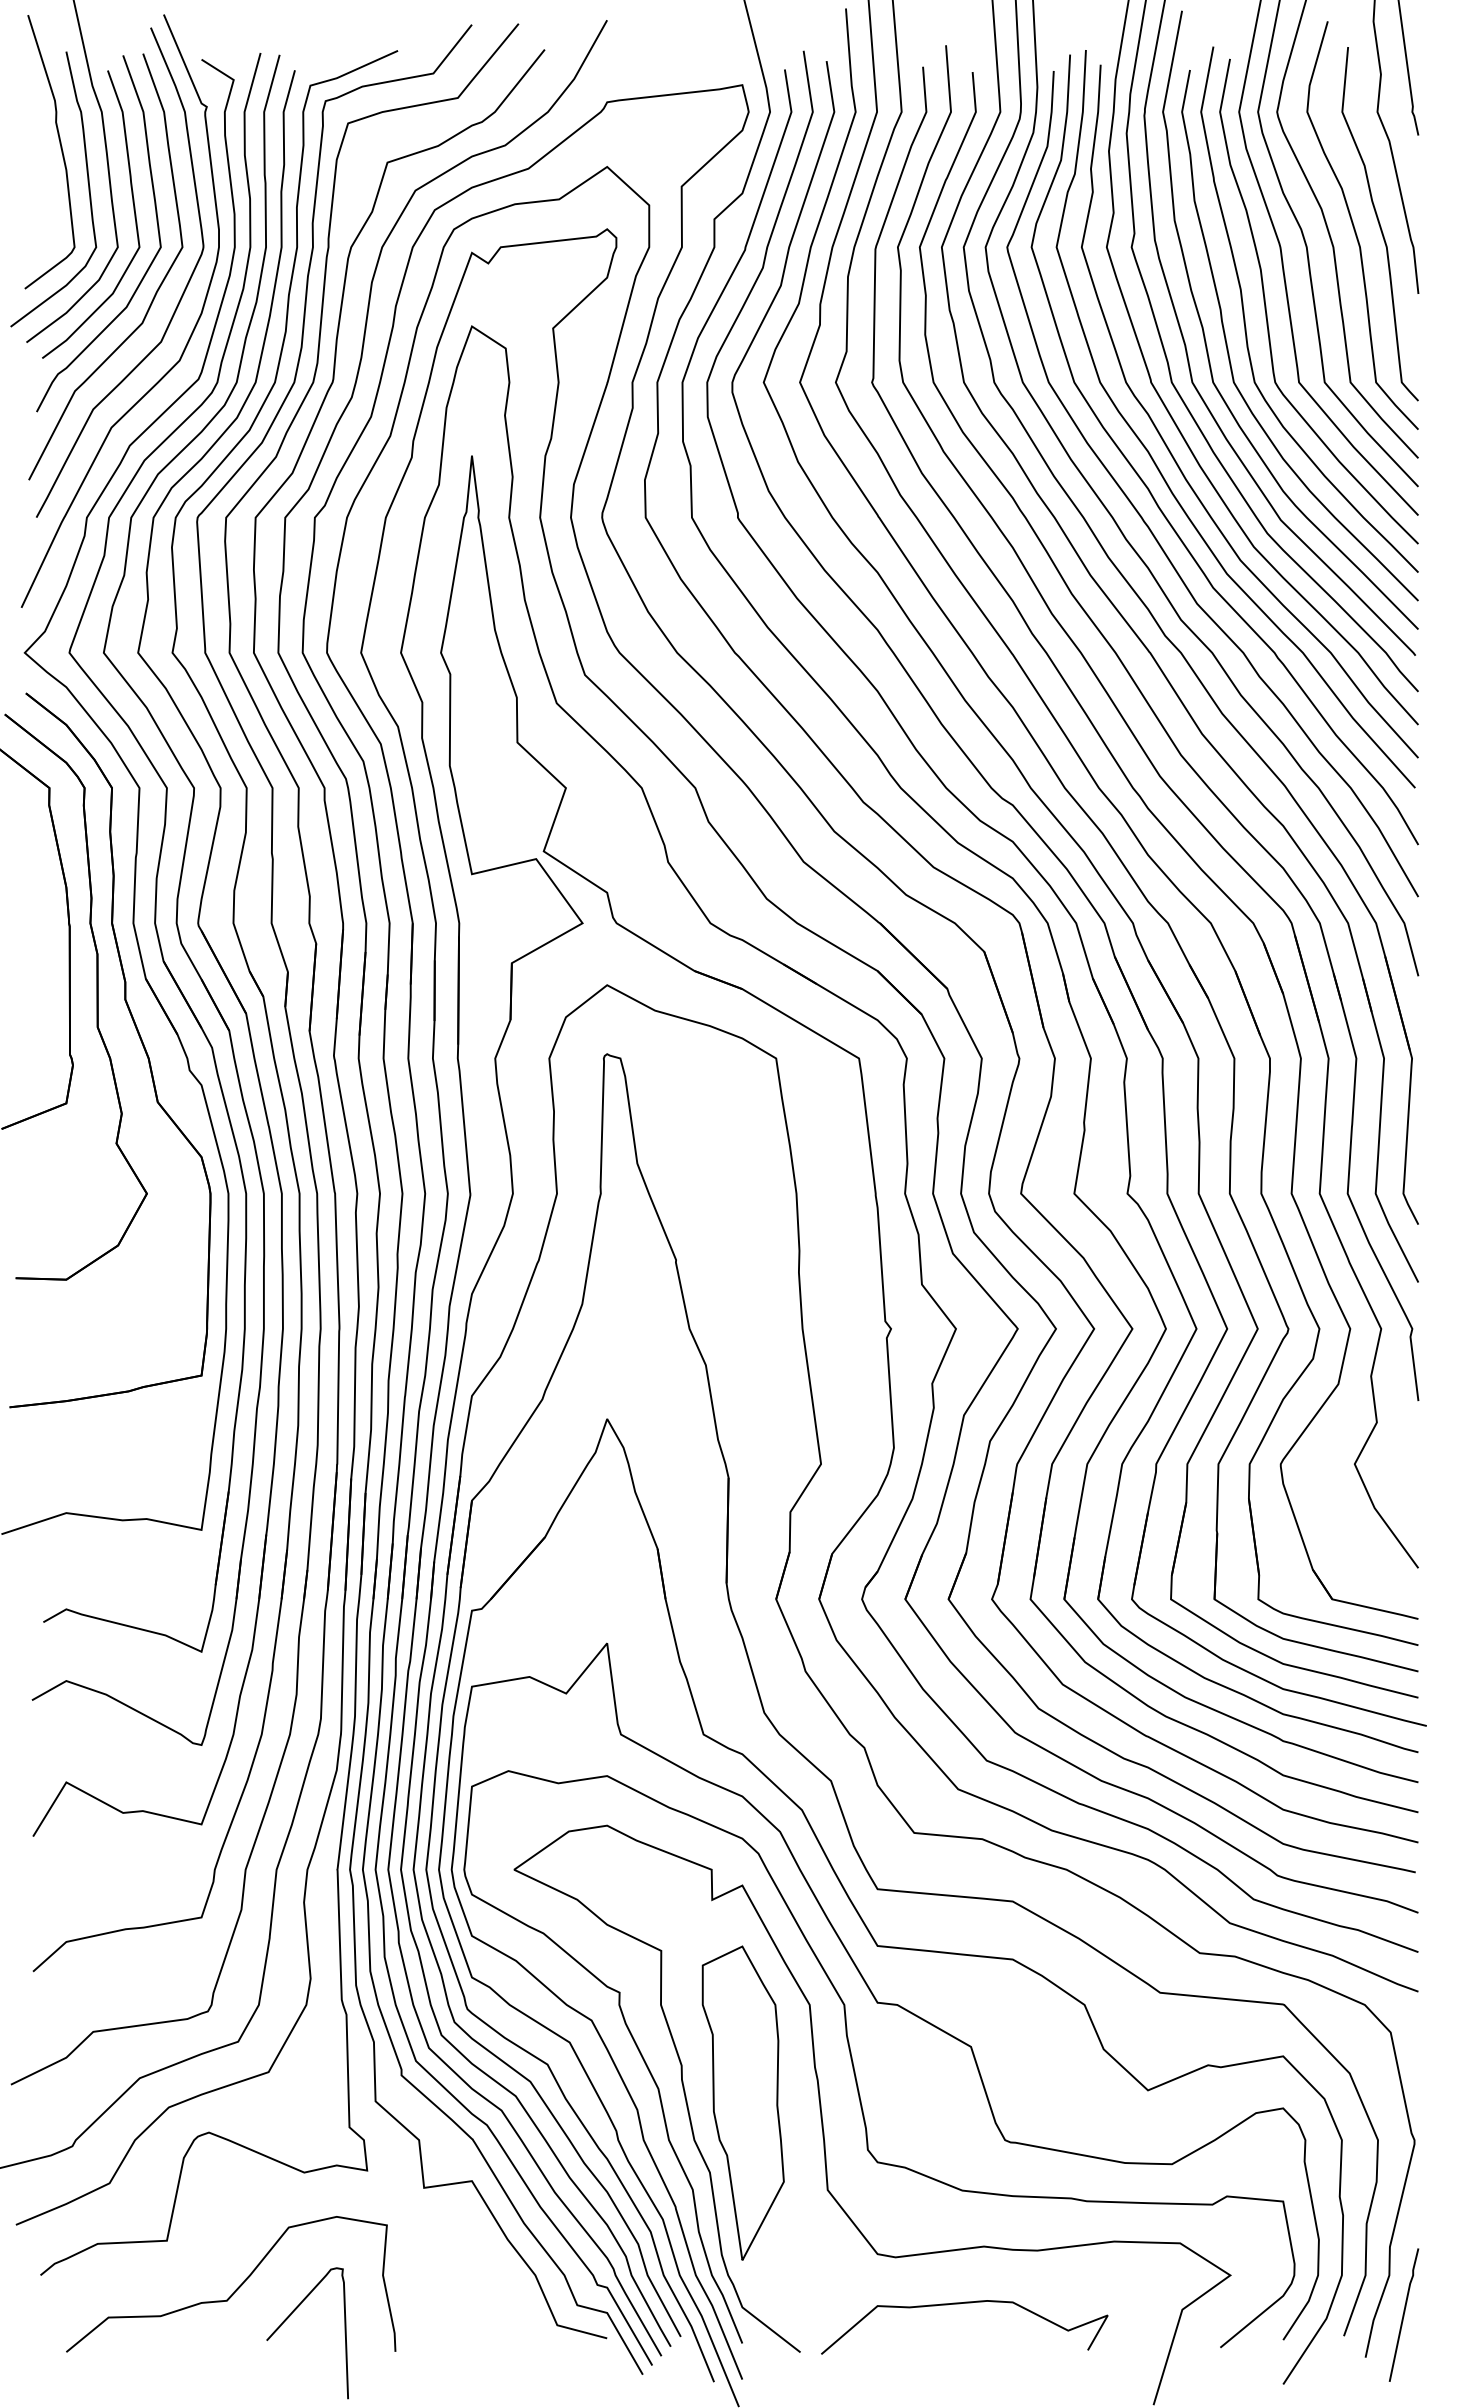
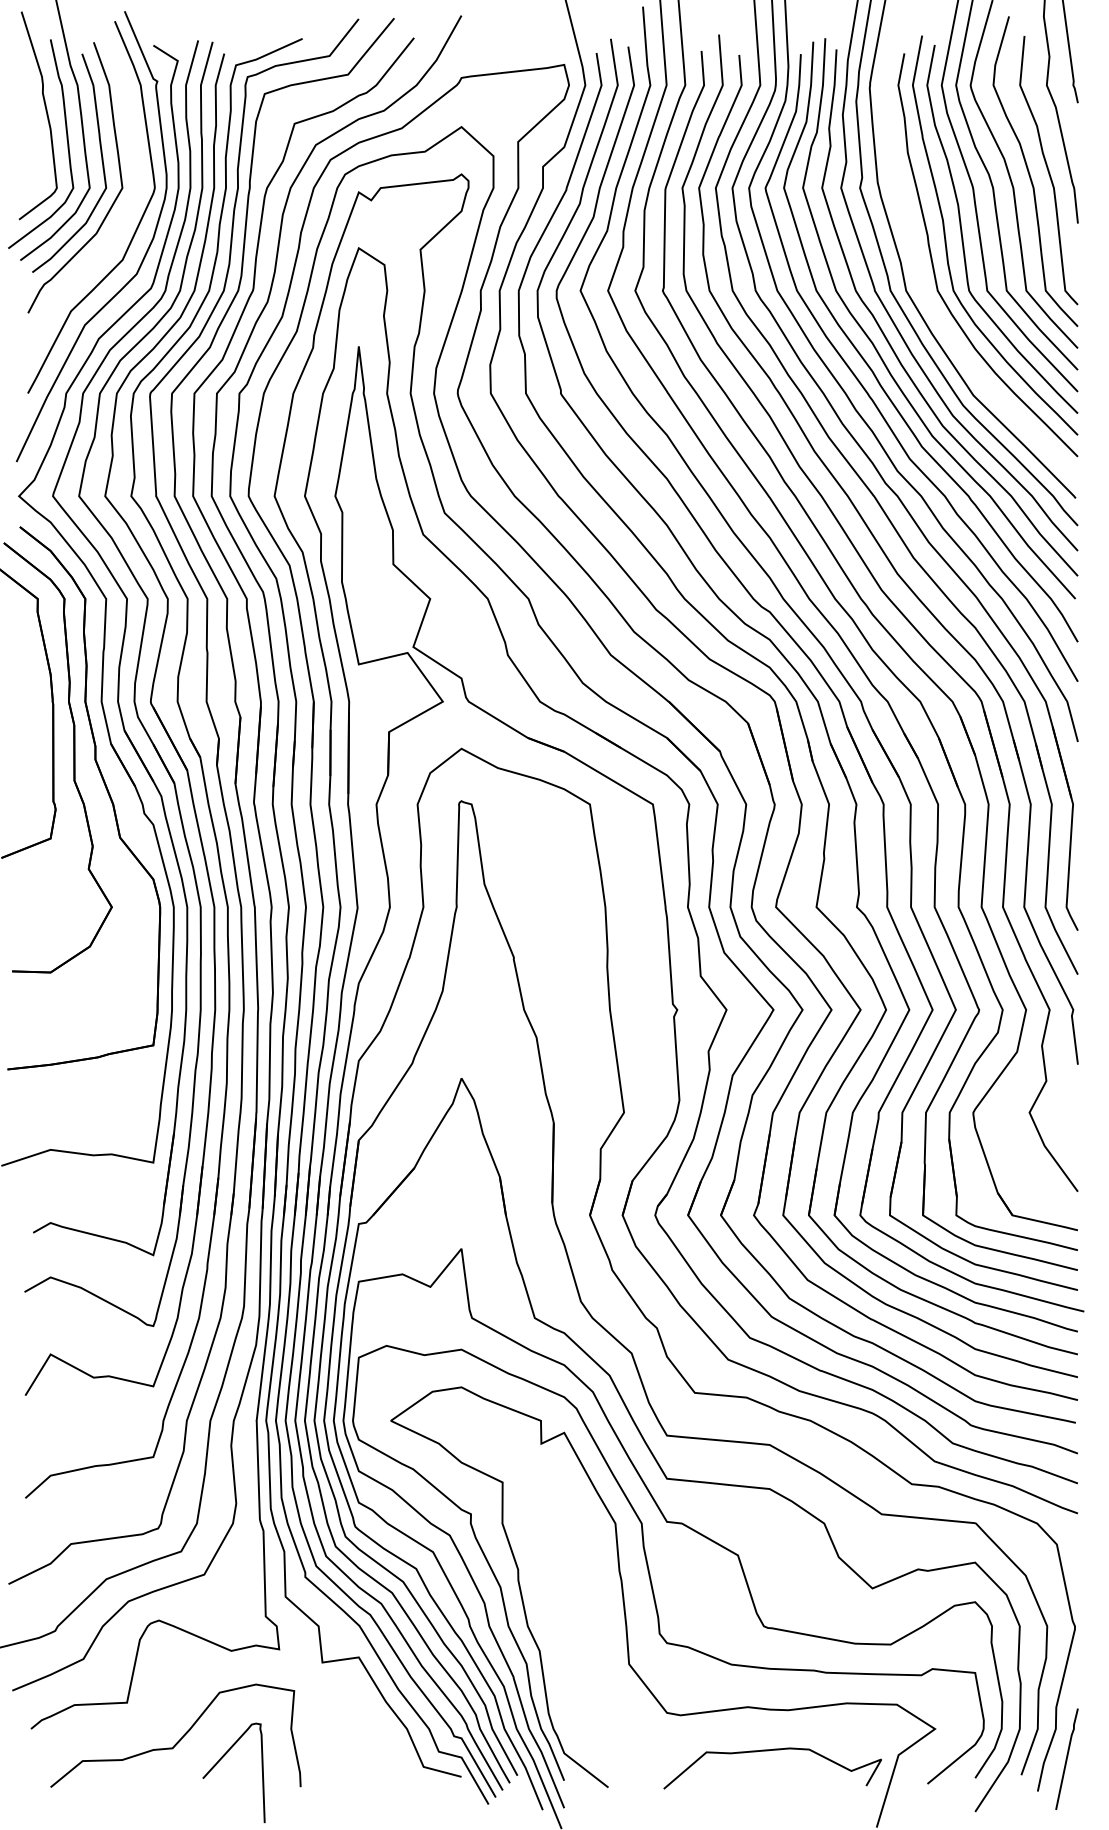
curve: (155, 292) -> (118, 222), removed
curve: (1205, 336) -> (916, 255), removed
part: (742, 2102) -> (564, 1597), removed
curve: (960, 2304) -> (769, 1751), moved

